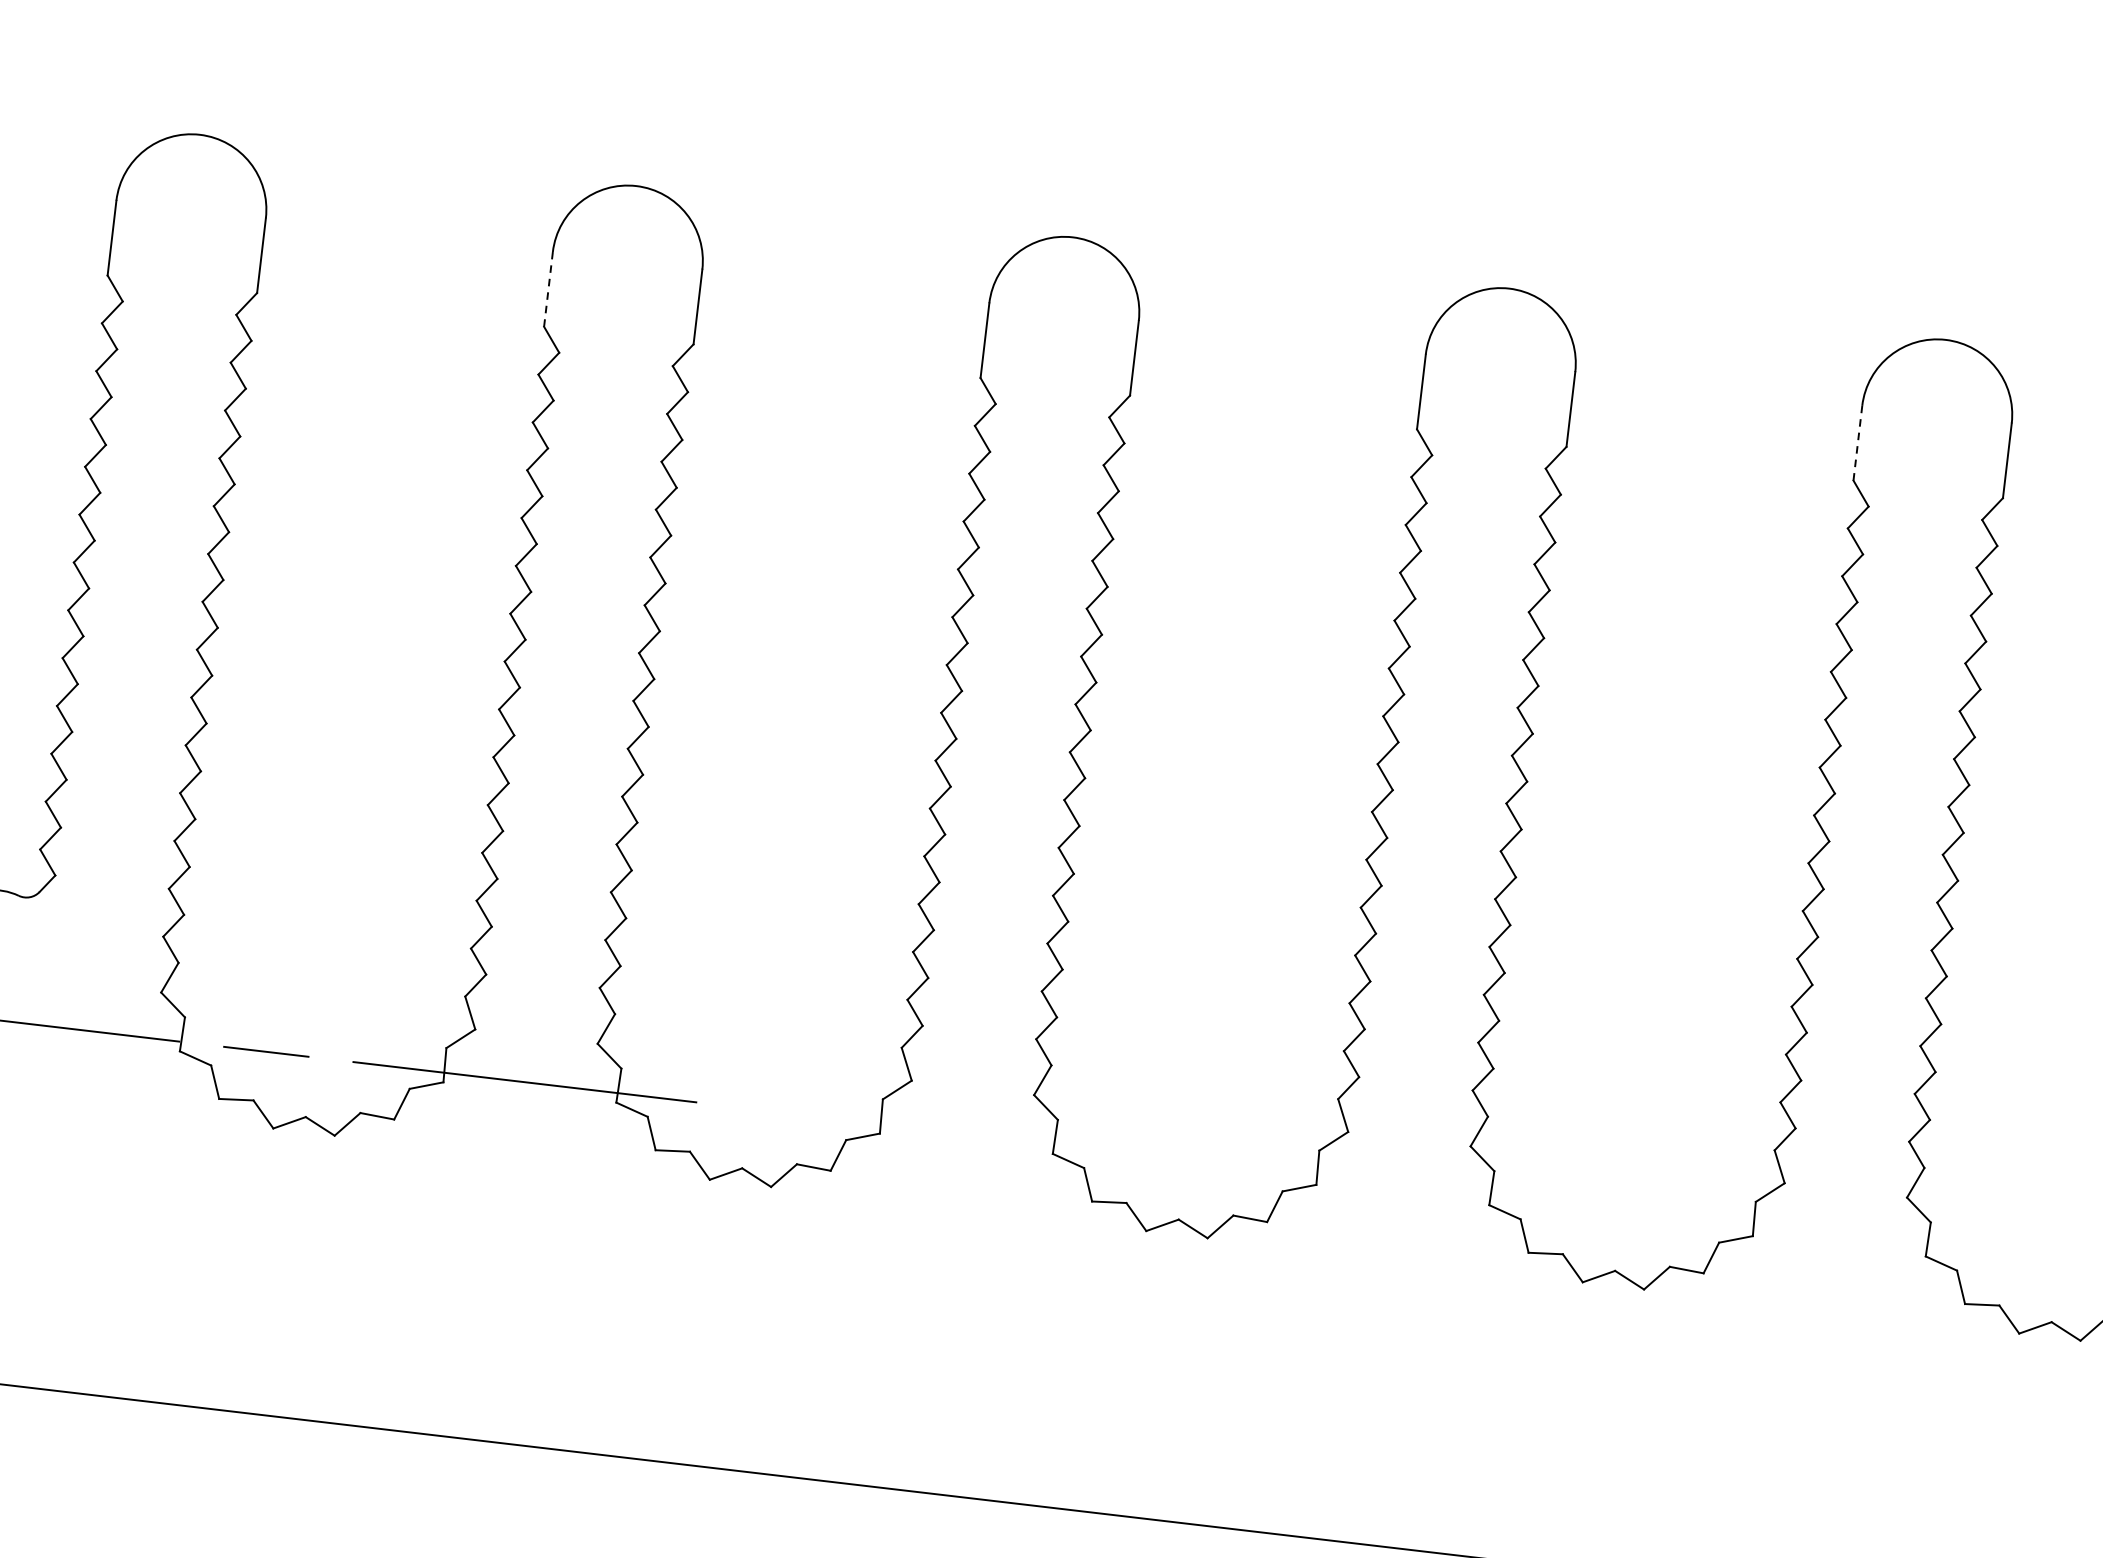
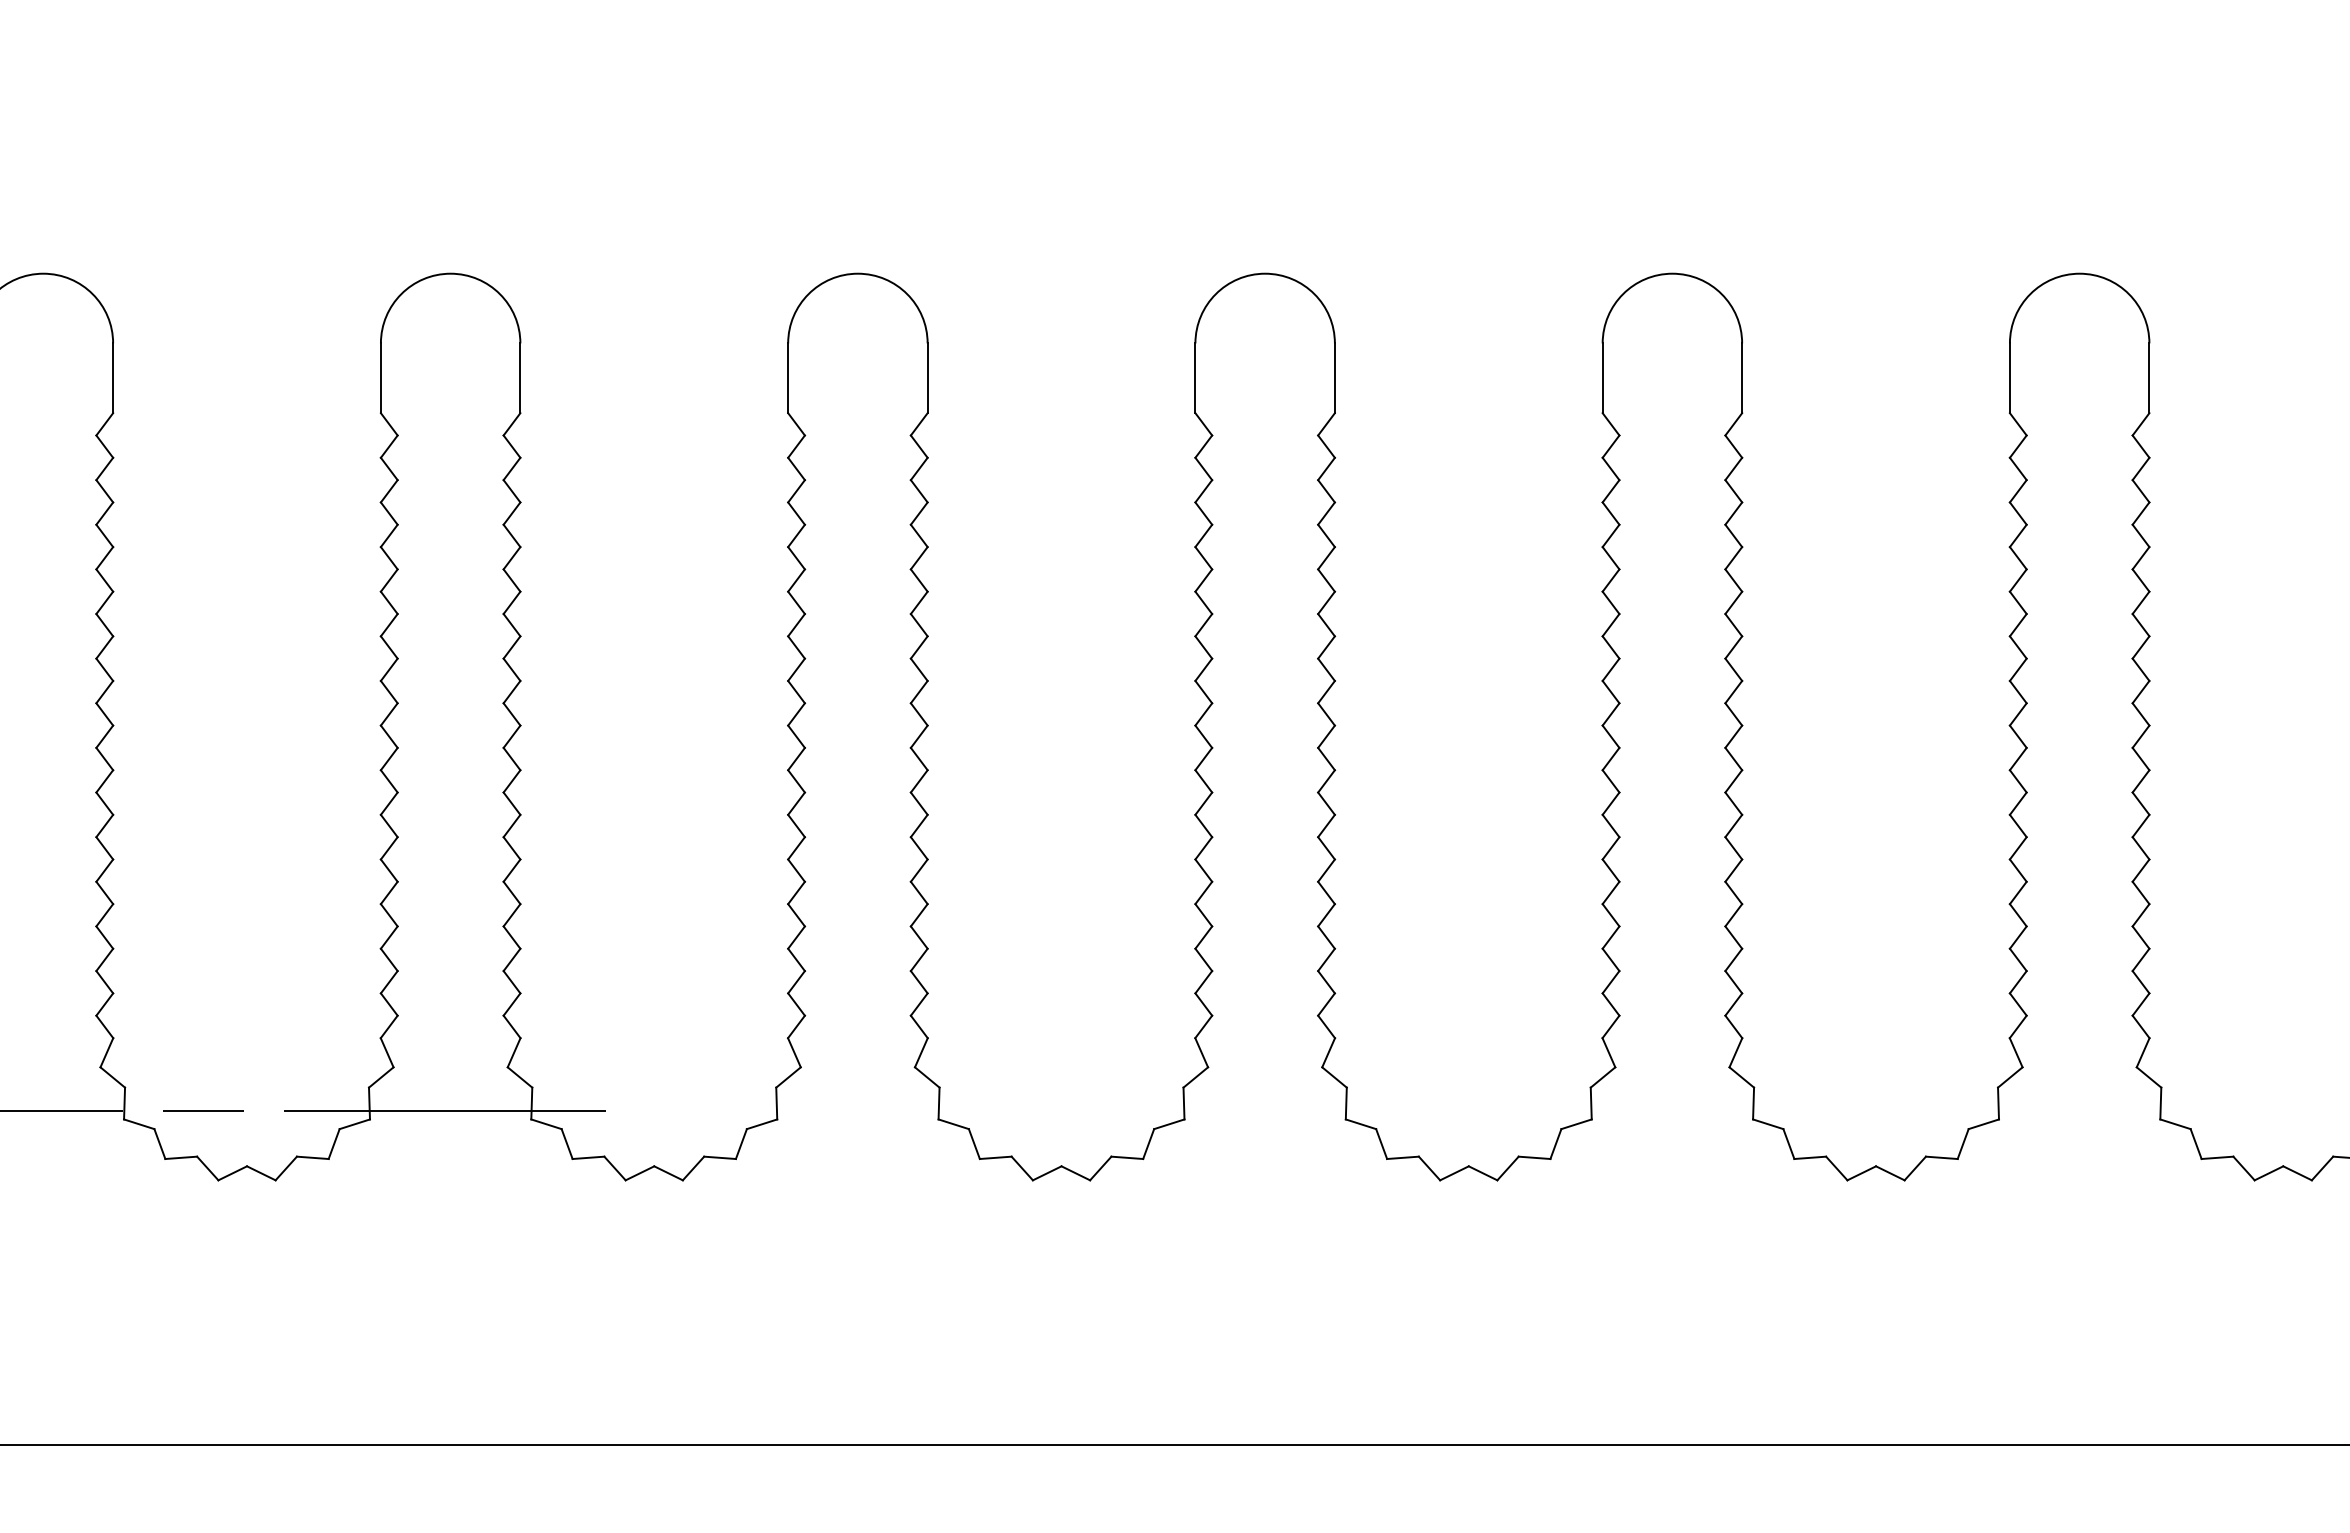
line: (548, 289) -> (380, 378), dashed -> solid
line: (1857, 443) -> (1602, 378), dashed -> solid

